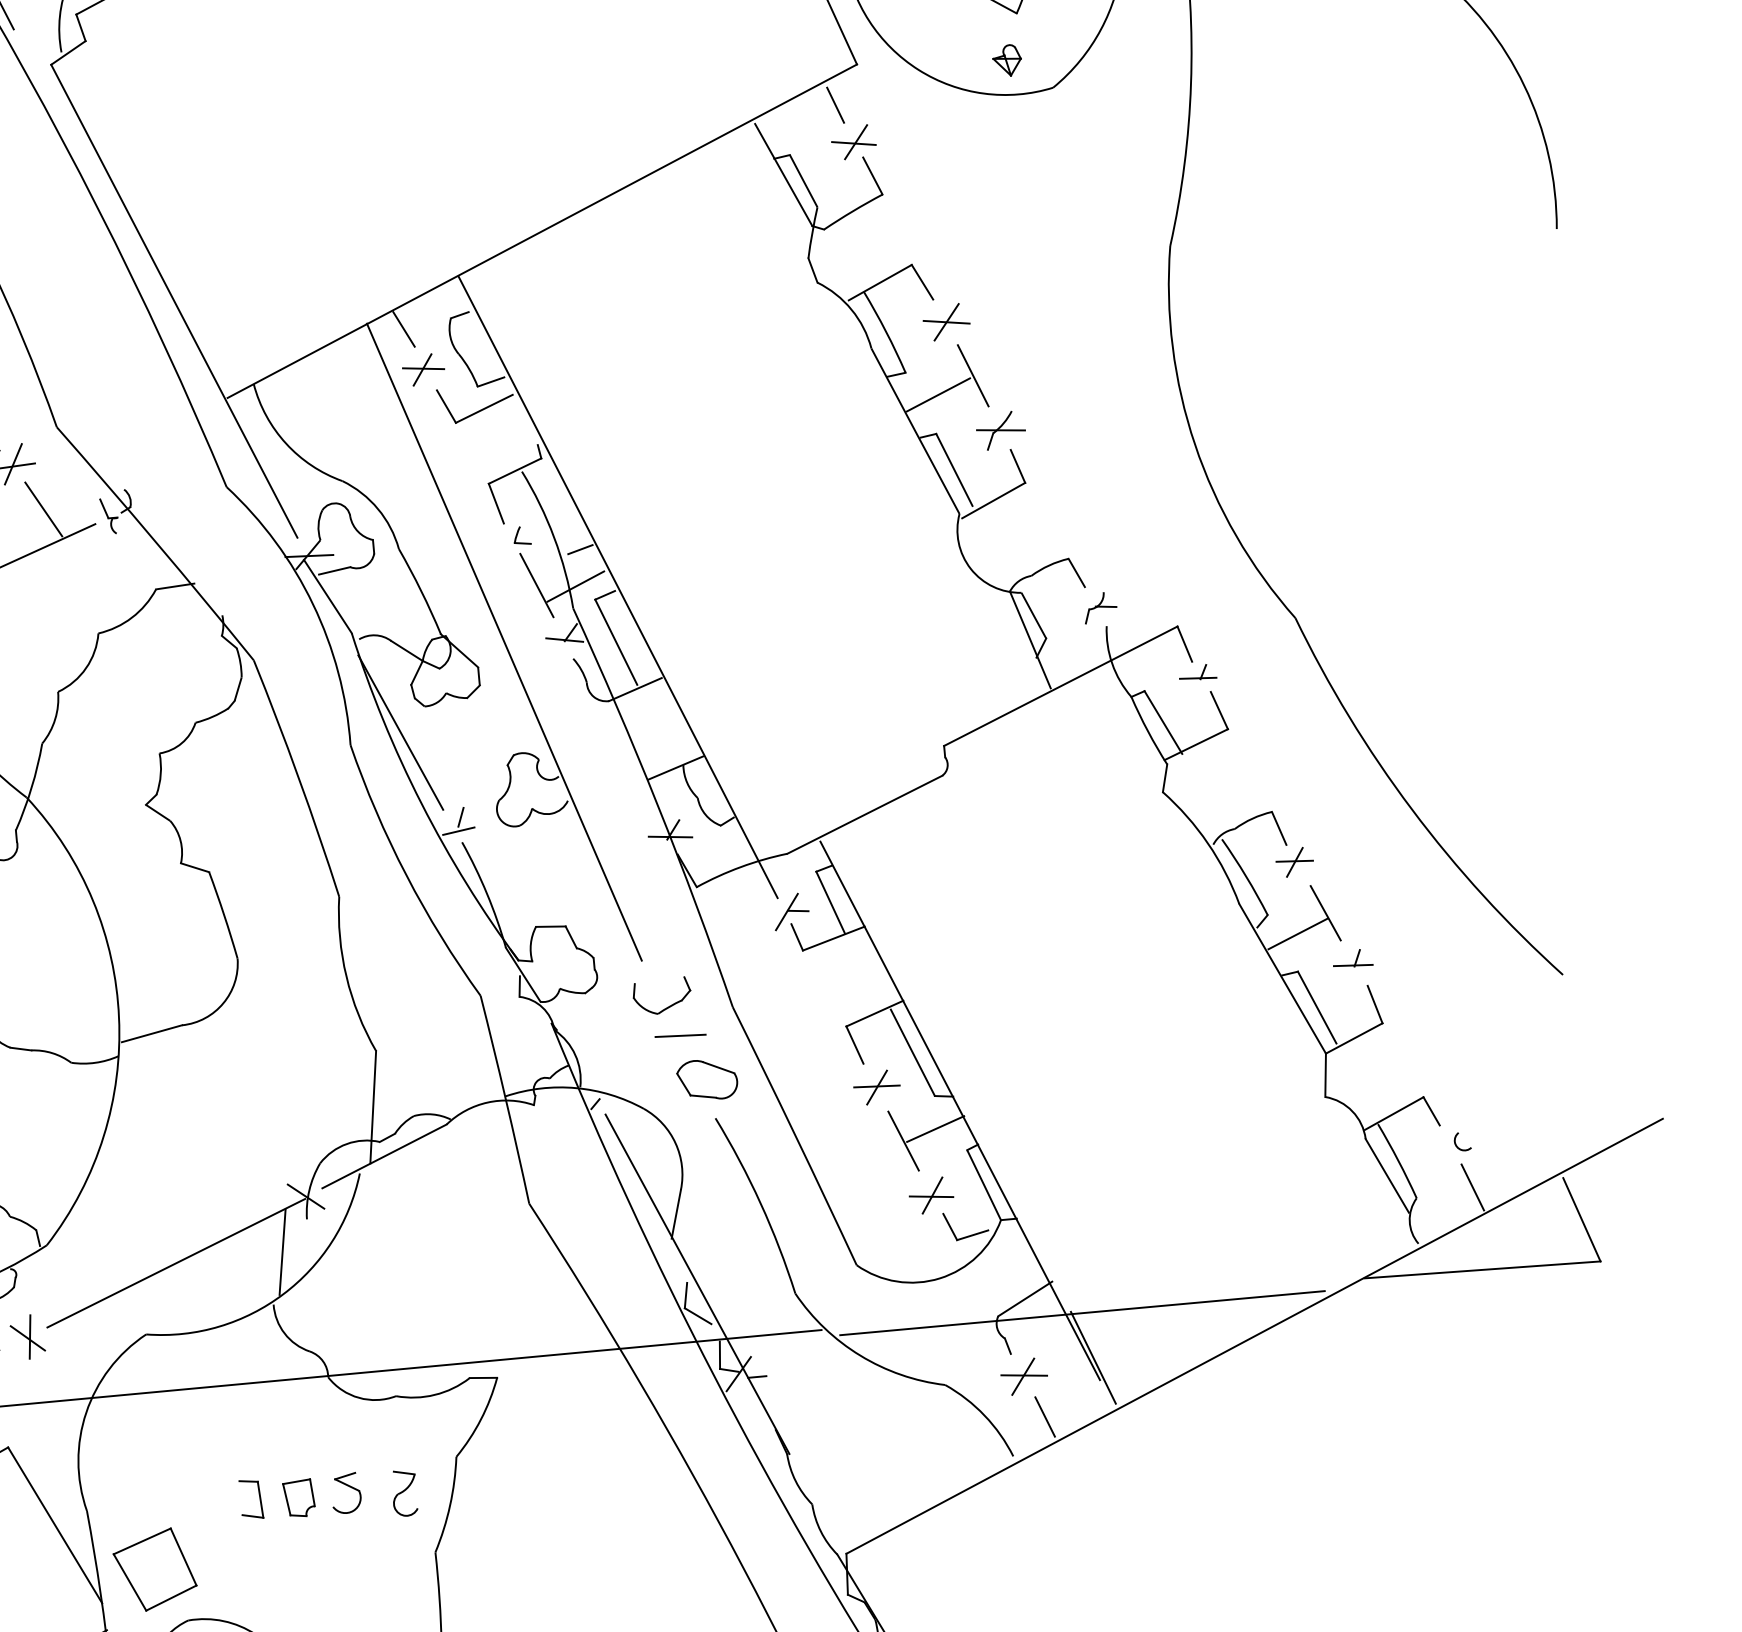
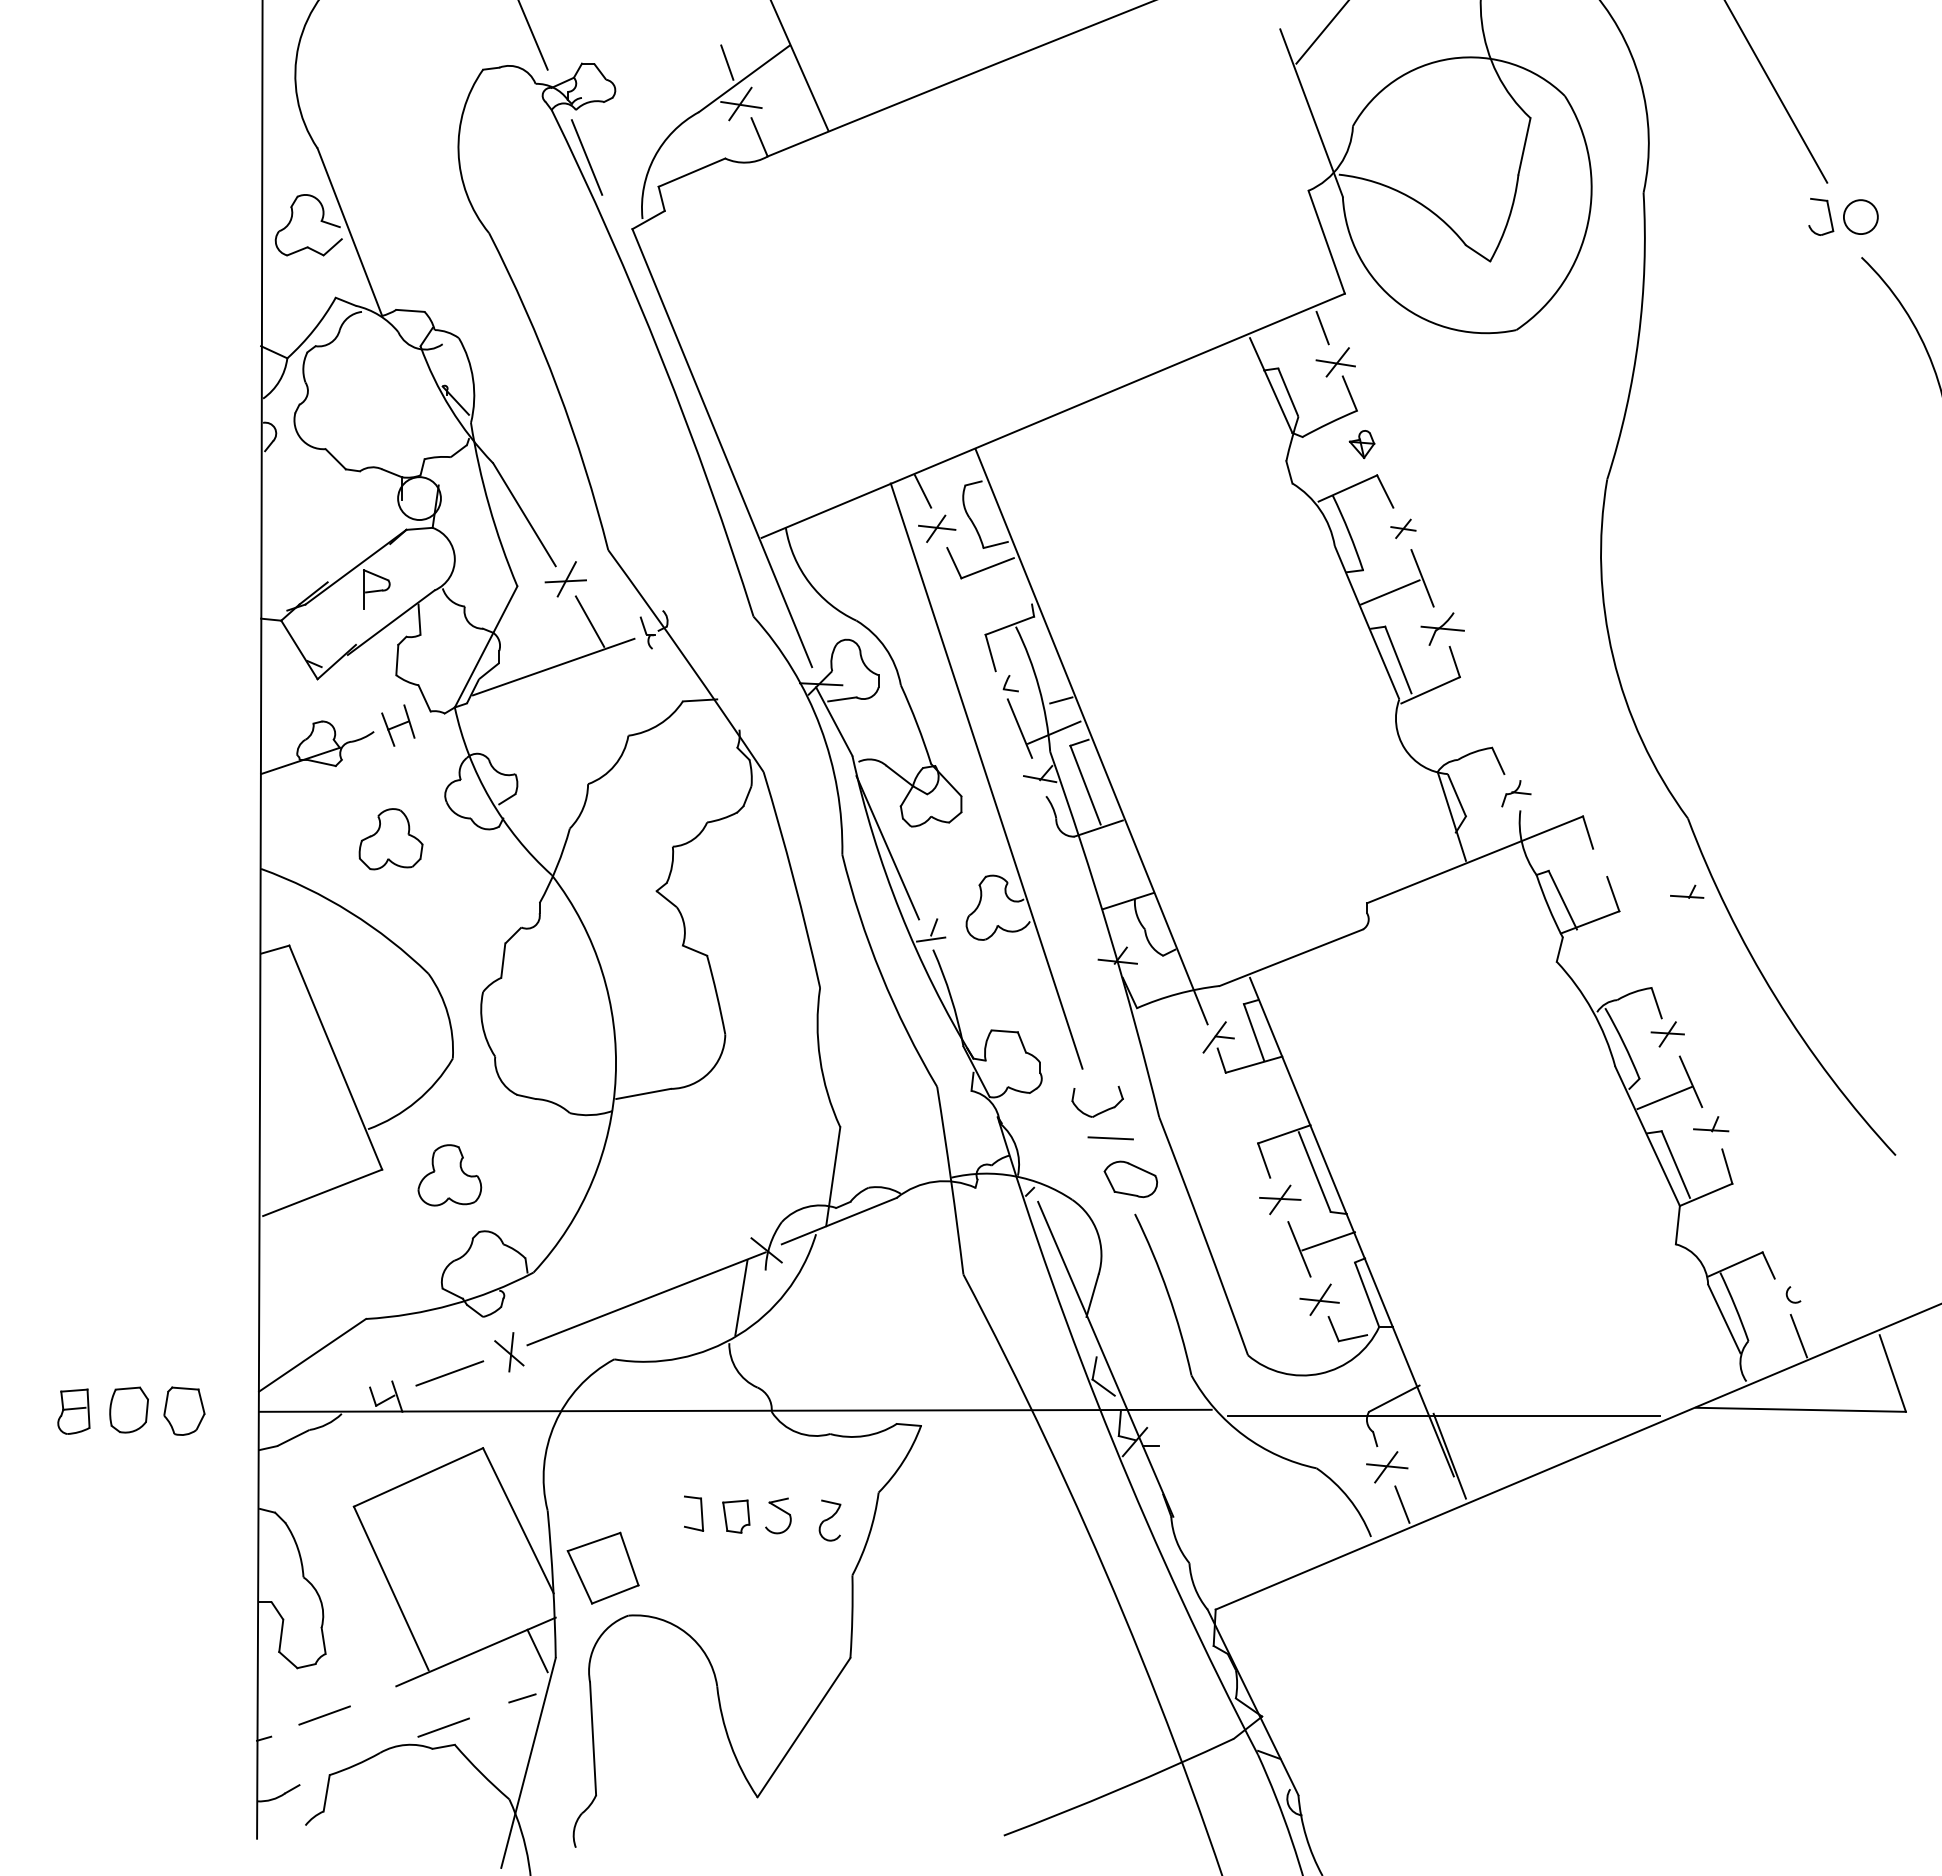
part: (1006, 60) -> (1361, 444), moved
part: (946, 321) -> (1403, 528), size x0.6
part: (1198, 672) -> (1687, 891), moved

